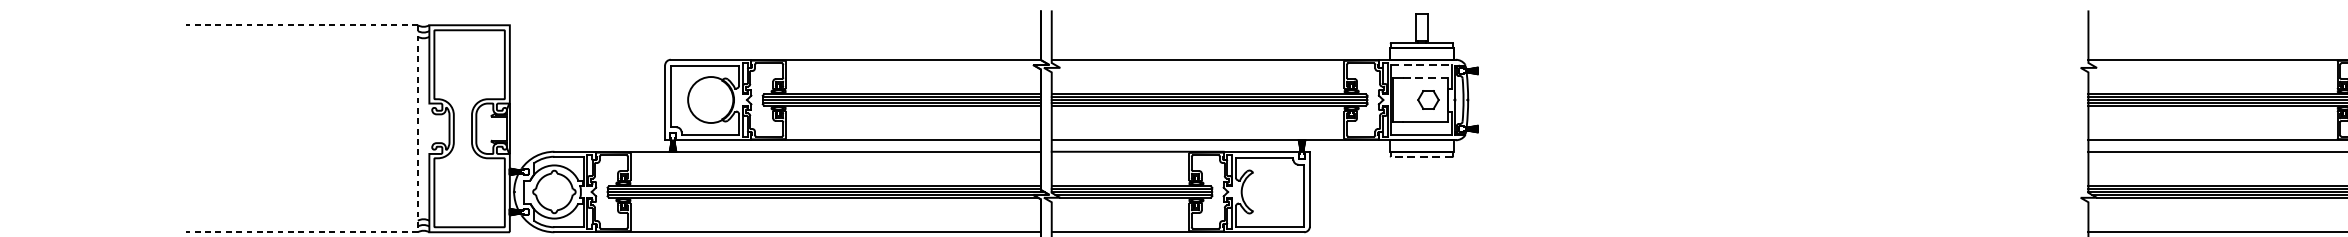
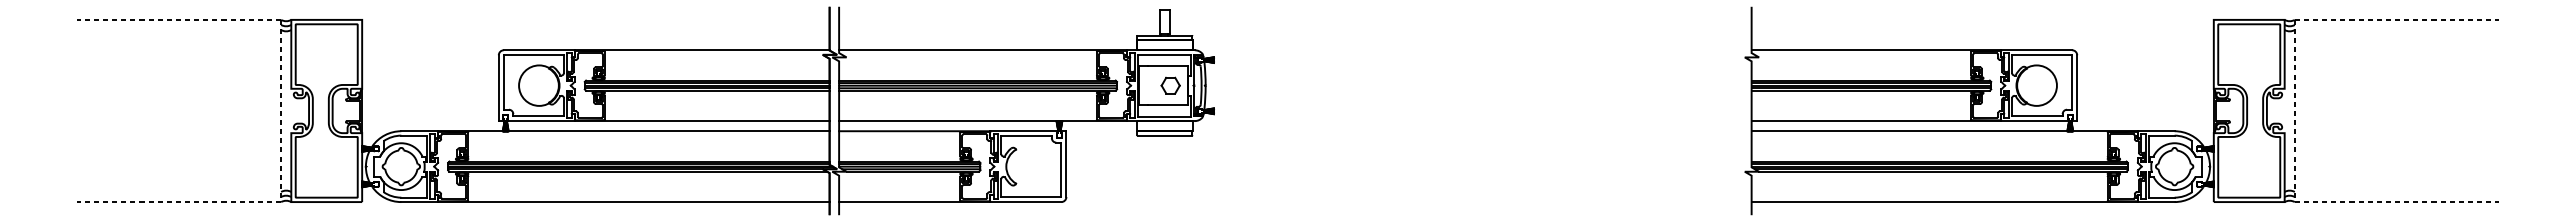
line: (1421, 64) -> (1164, 54), dashed -> solid
line: (1425, 77) -> (1168, 65), dashed -> solid
line: (1421, 156) -> (1164, 135), dashed -> solid

